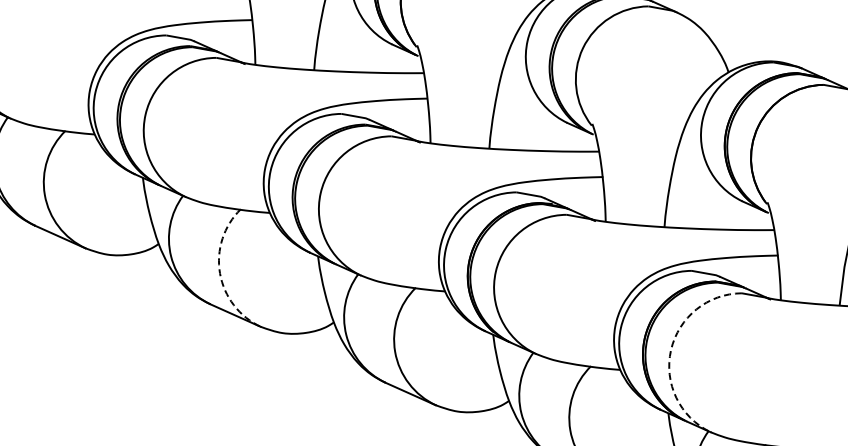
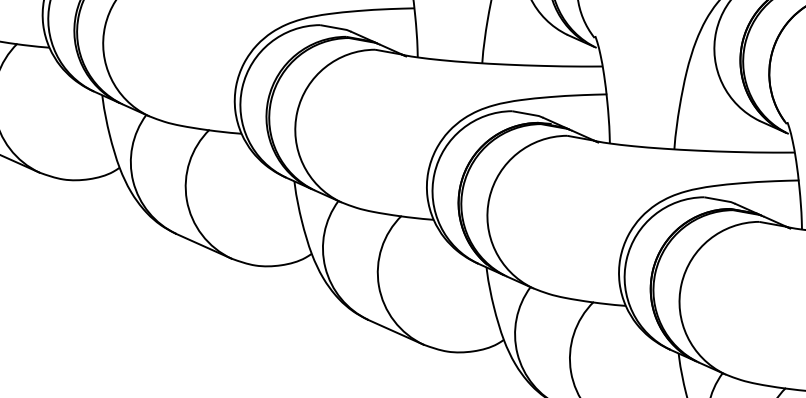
arc: (220, 273) -> (187, 200), dashed -> solid
arc: (671, 350) -> (682, 284), dashed -> solid

